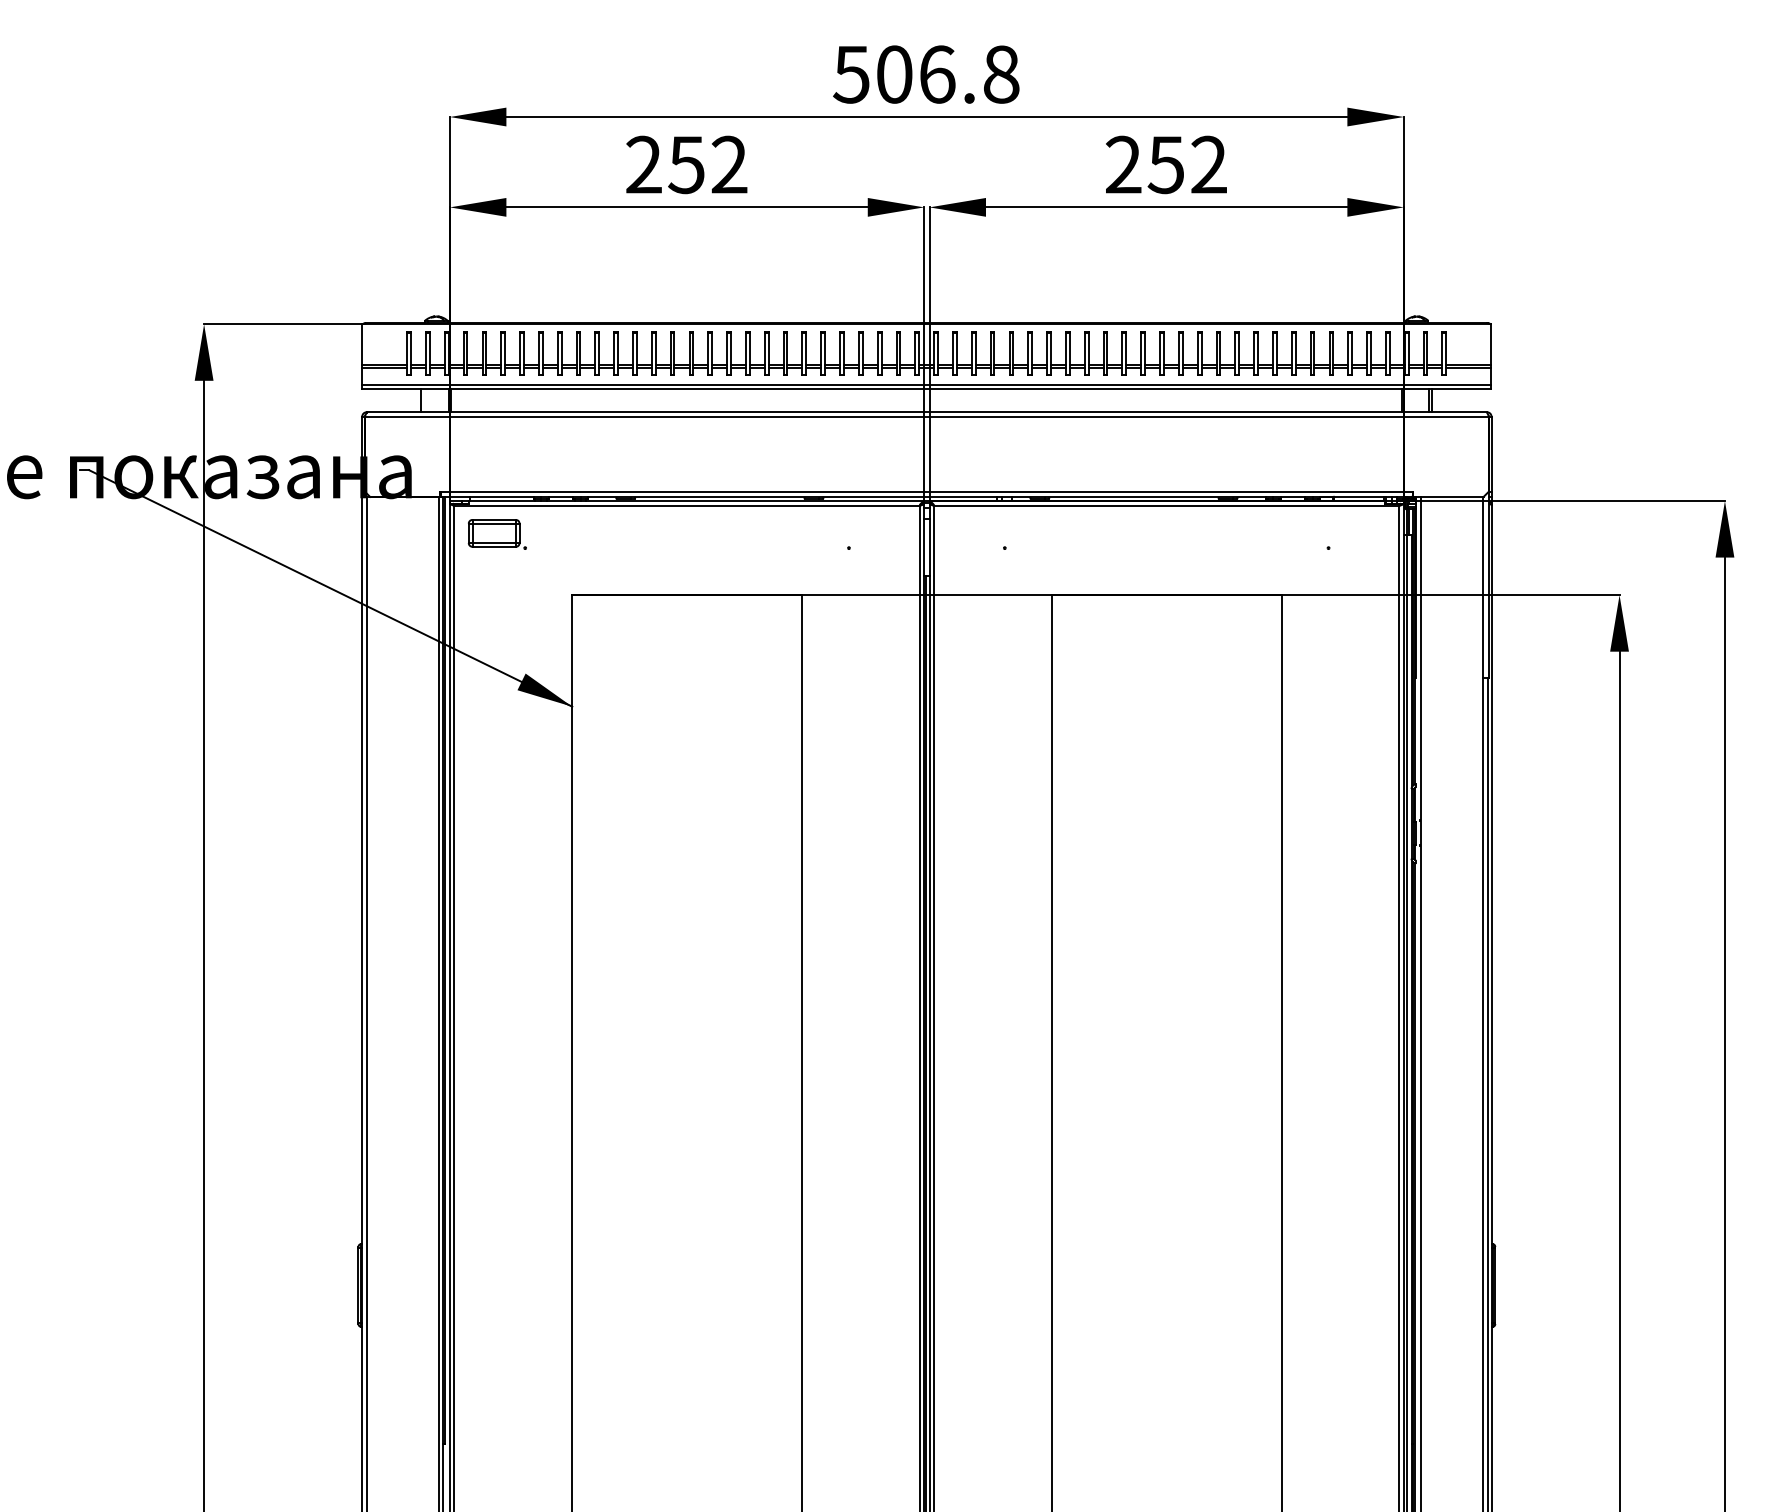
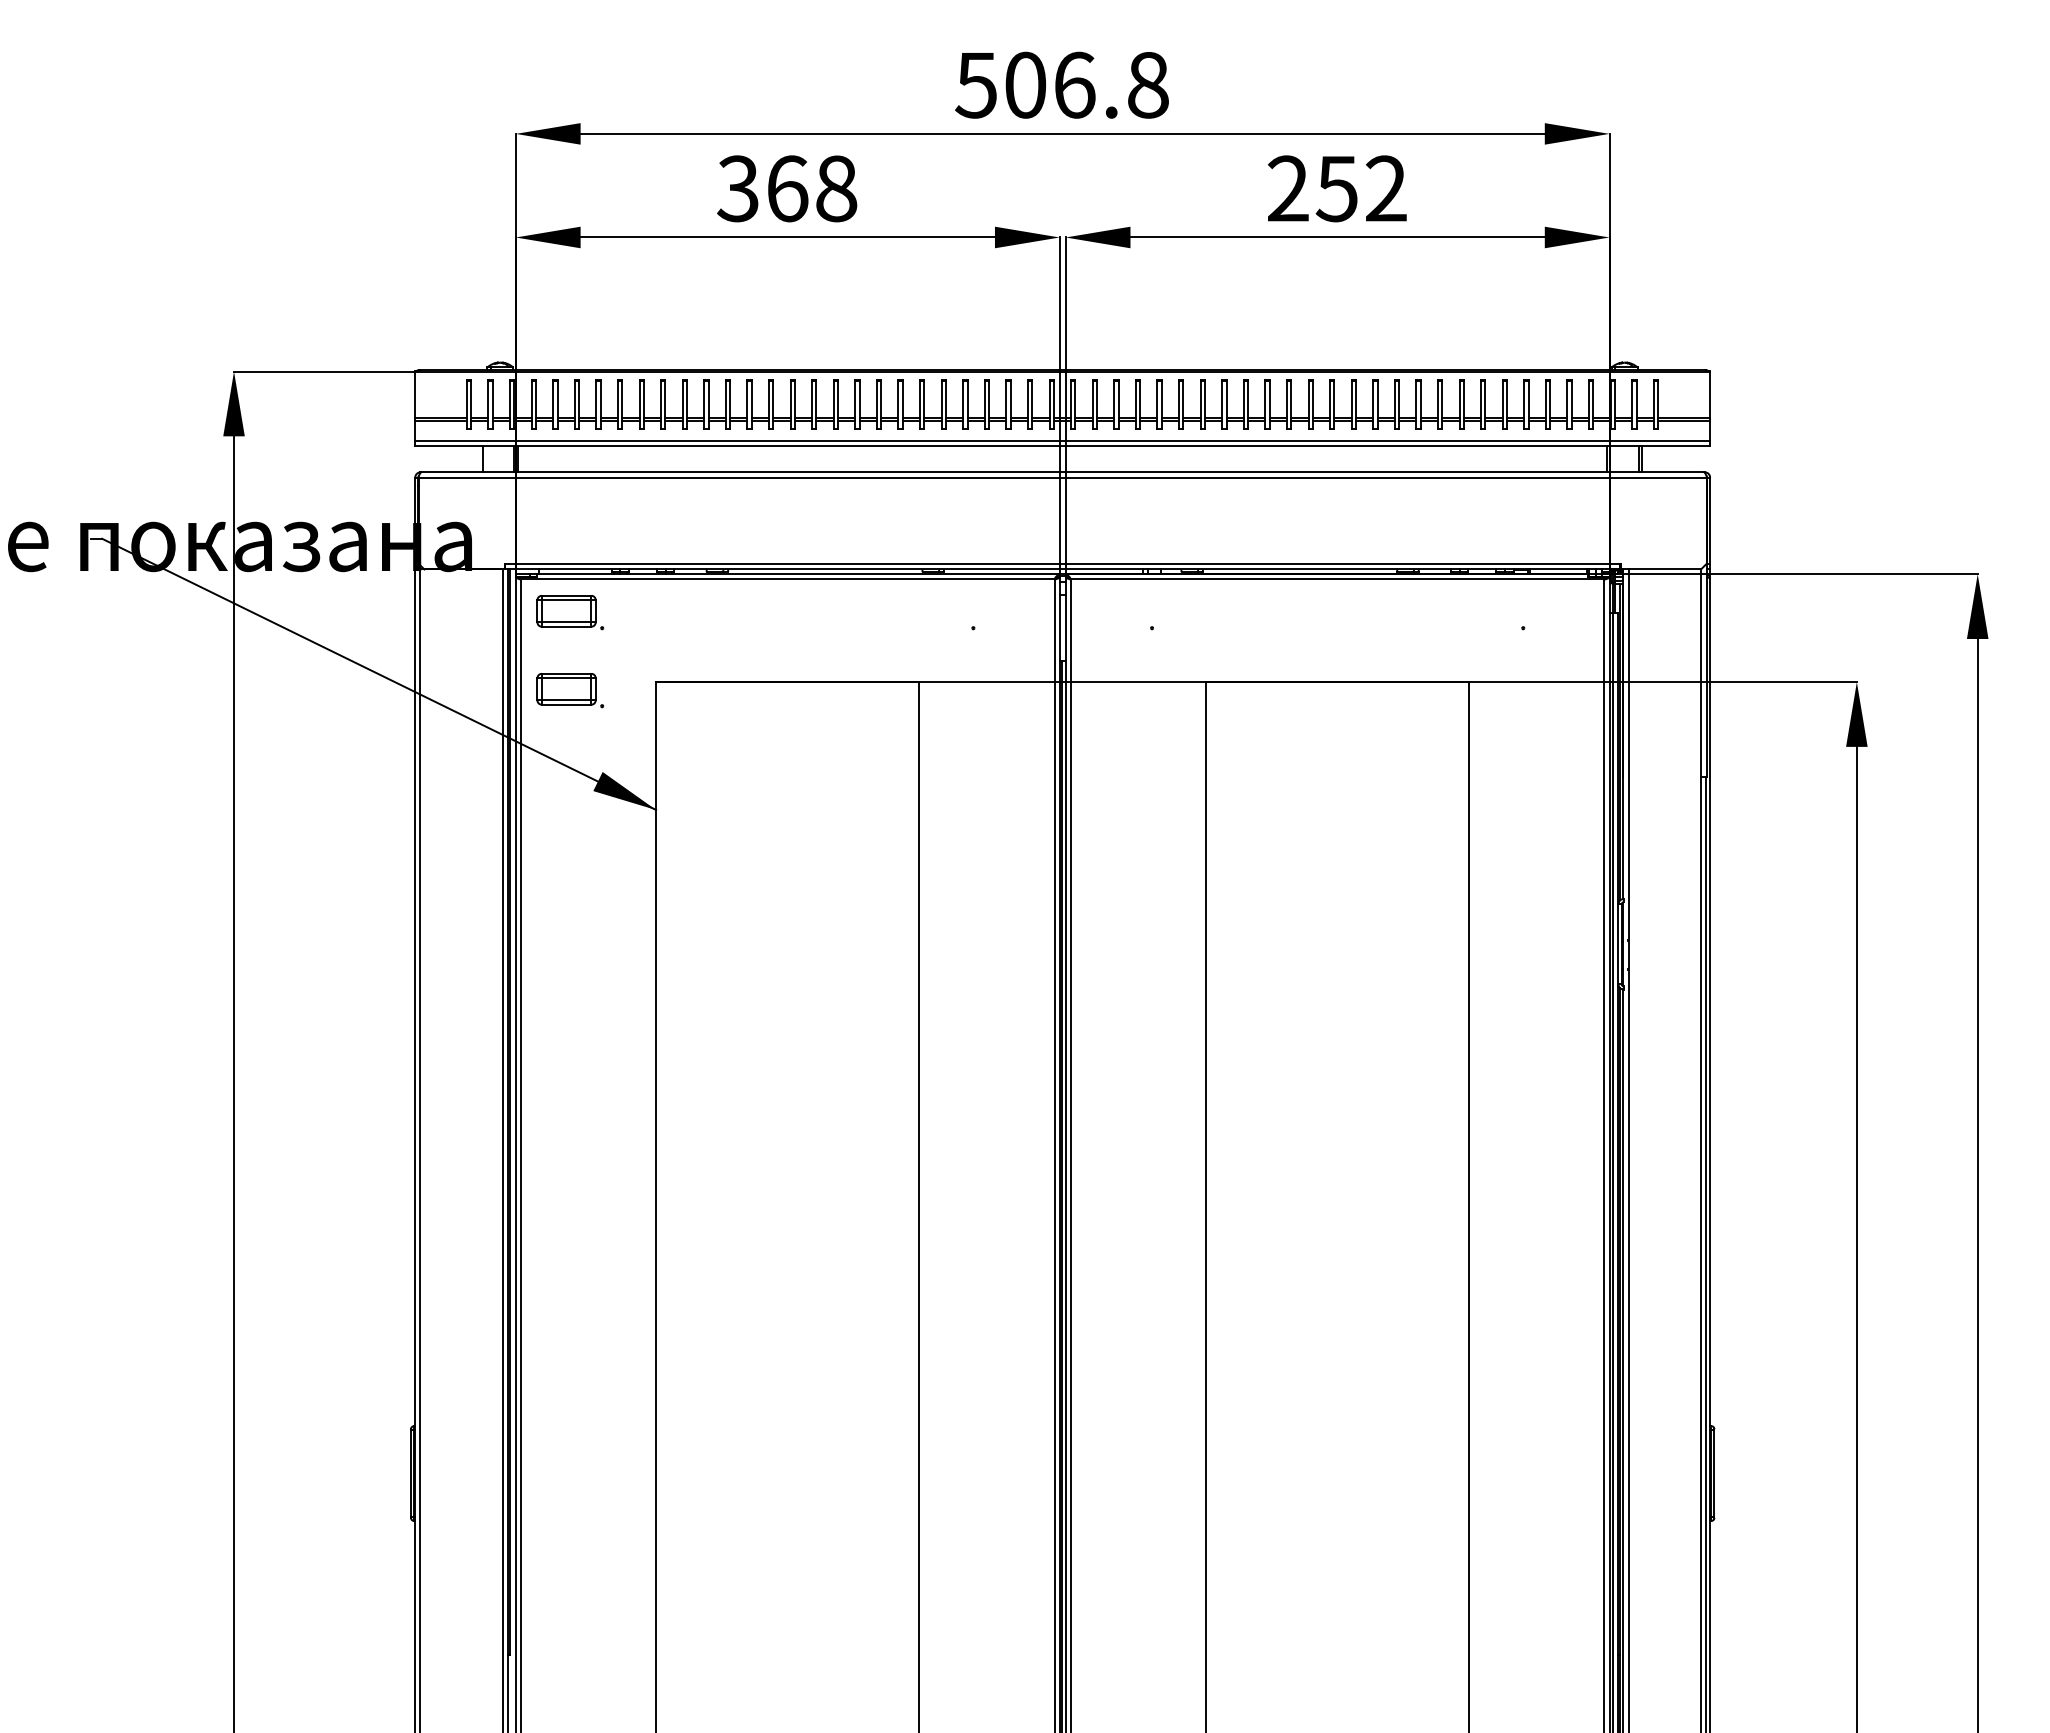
text: (686, 164) -> (787, 188), 252 -> 368
part: (497, 602) -> (570, 690), added

